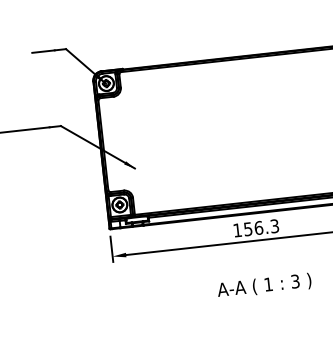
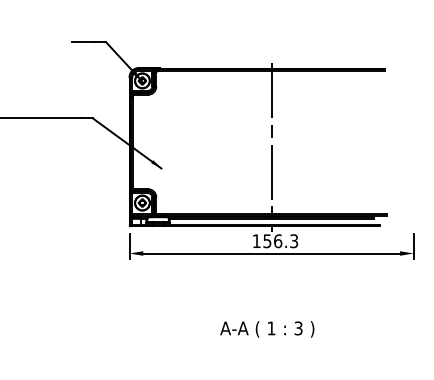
line: (242, 135) -> (271, 147), added
text: (264, 286) -> (267, 329), moved

